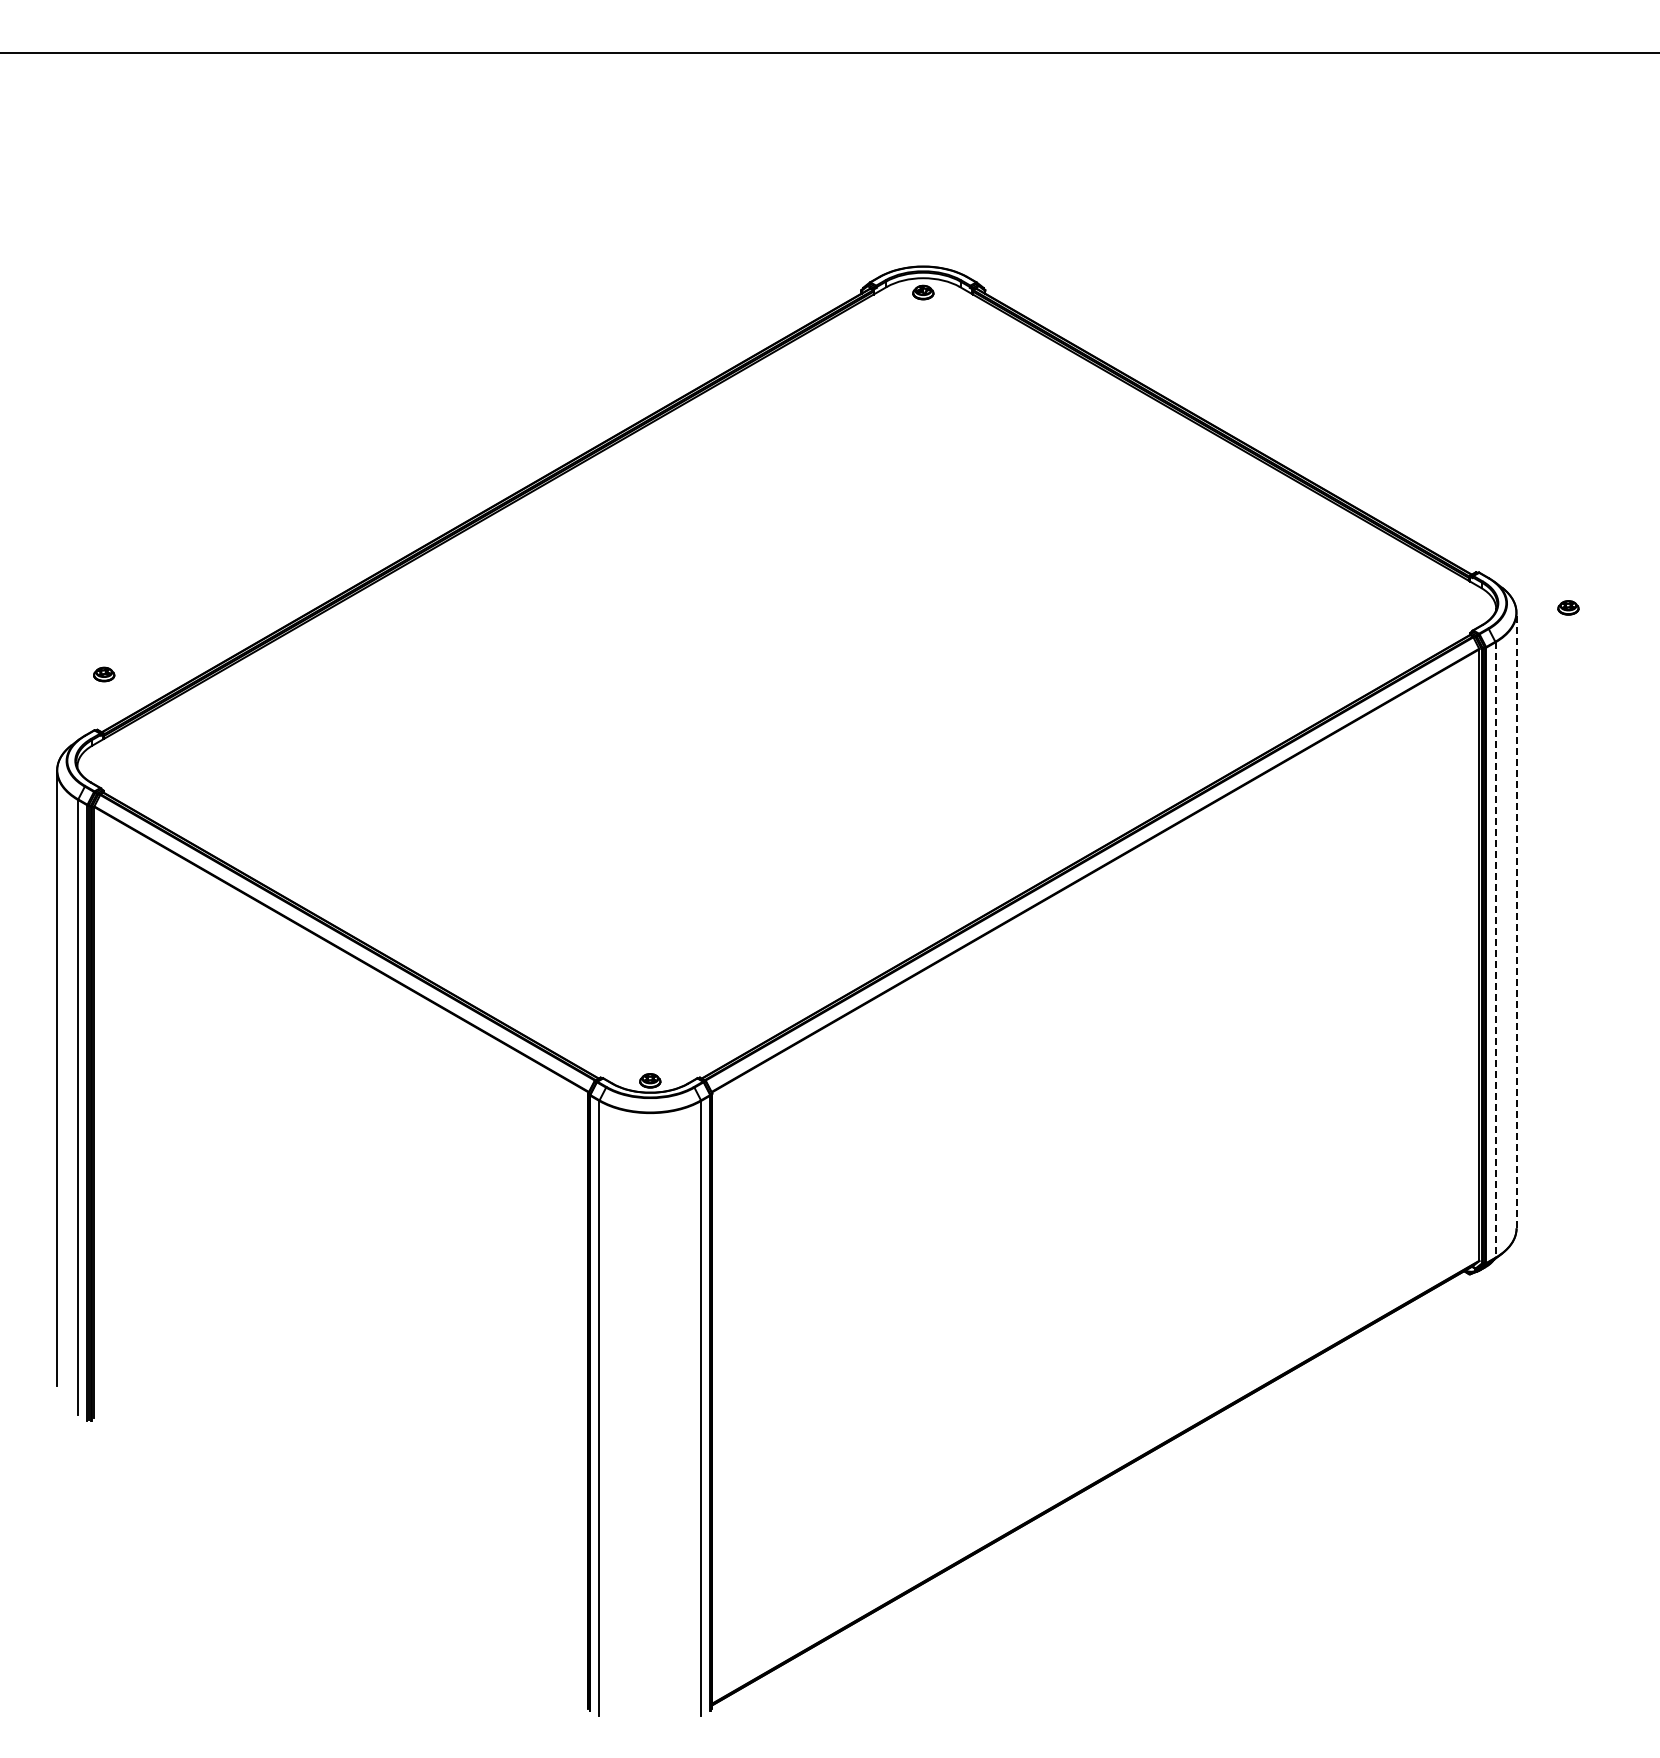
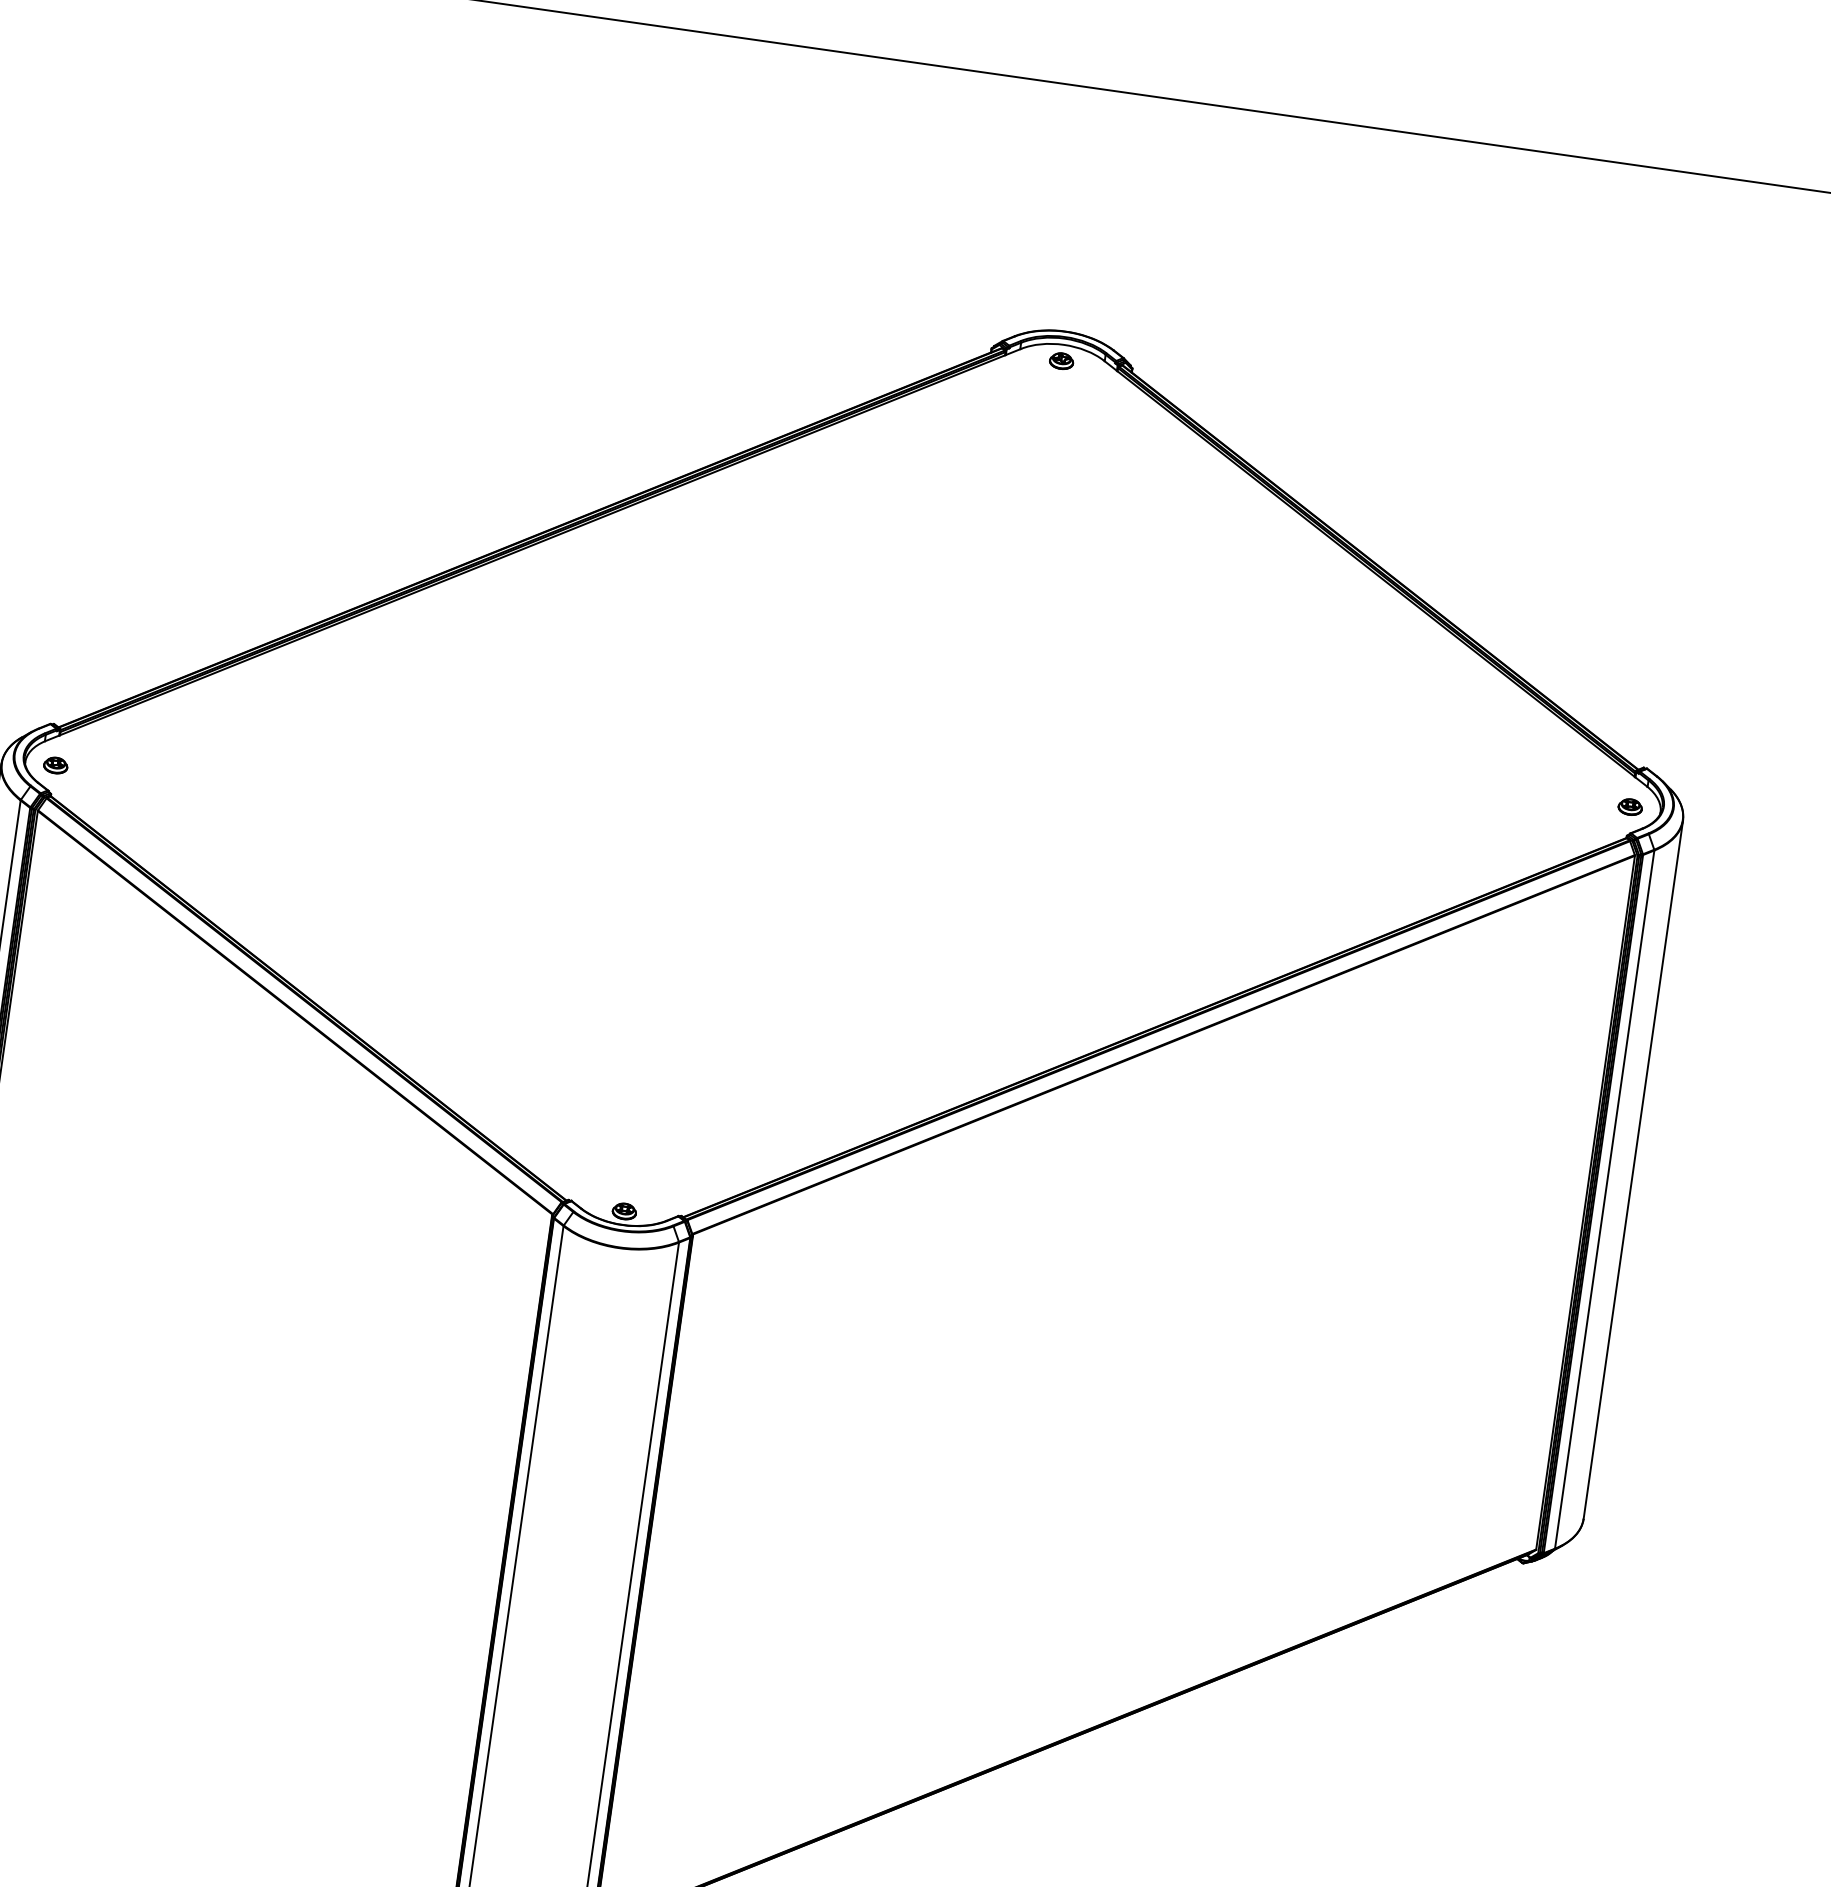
part: (1568, 607) -> (1630, 806), moved
part: (104, 674) -> (56, 765), moved
line: (1516, 920) -> (1633, 1169), dashed -> solid
line: (1495, 950) -> (1604, 1200), dashed -> solid

